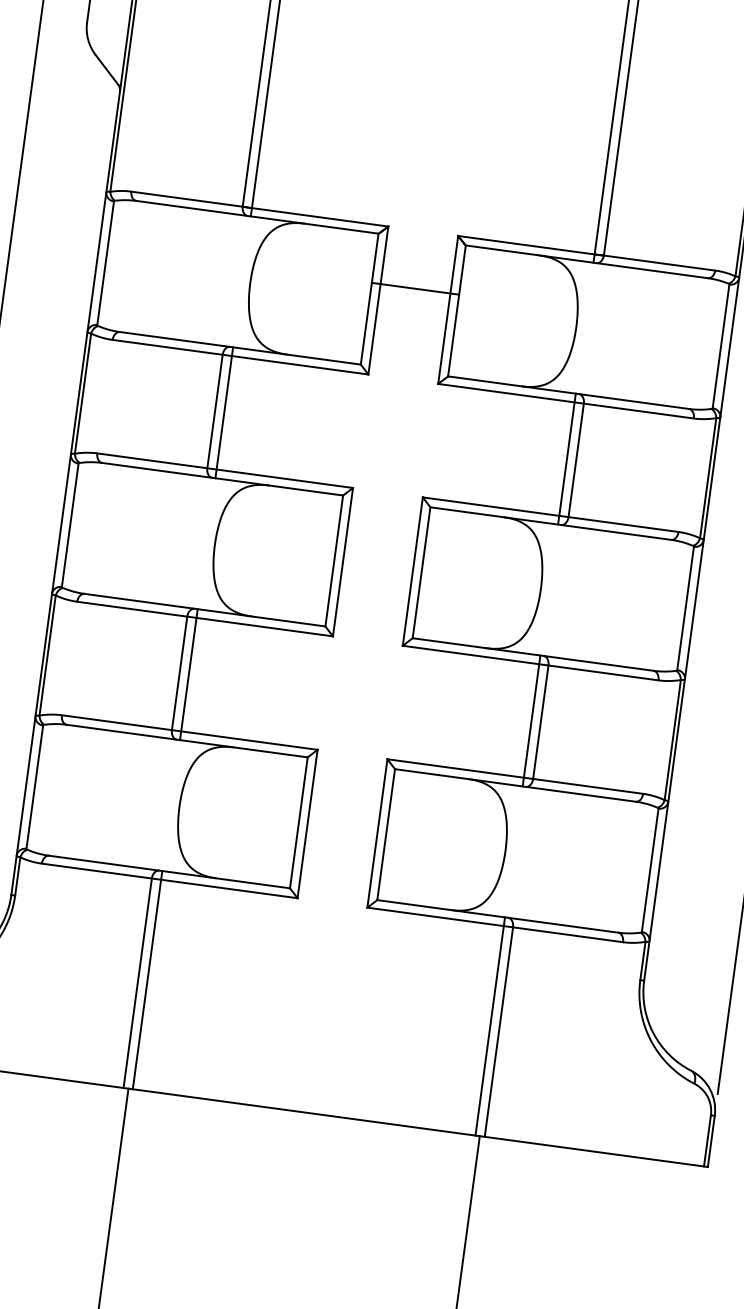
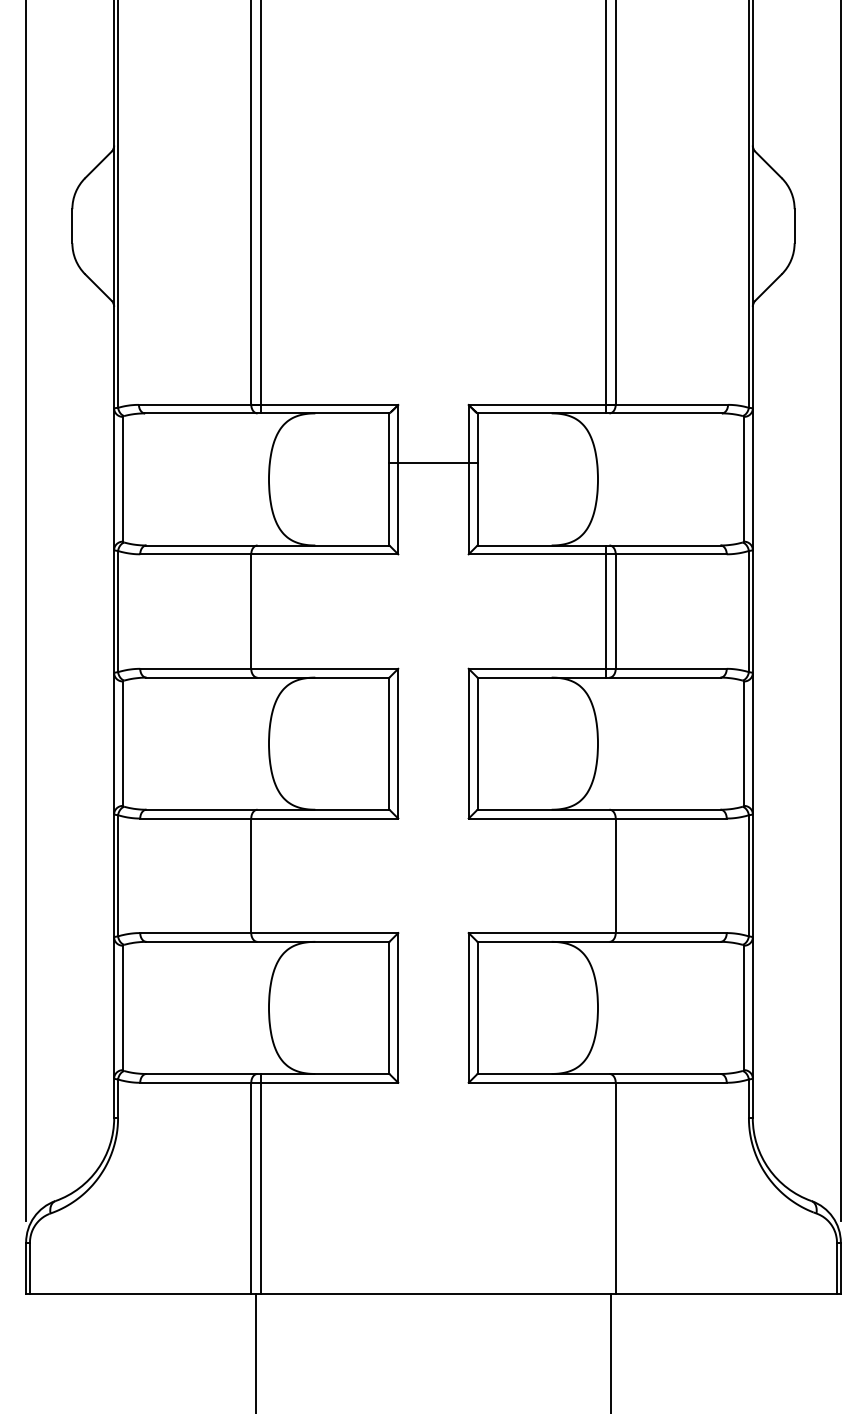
line: (224, 412) -> (260, 611), removed
line: (188, 674) -> (260, 875), removed
line: (531, 720) -> (606, 875), removed
line: (490, 1025) -> (606, 1183), removed

